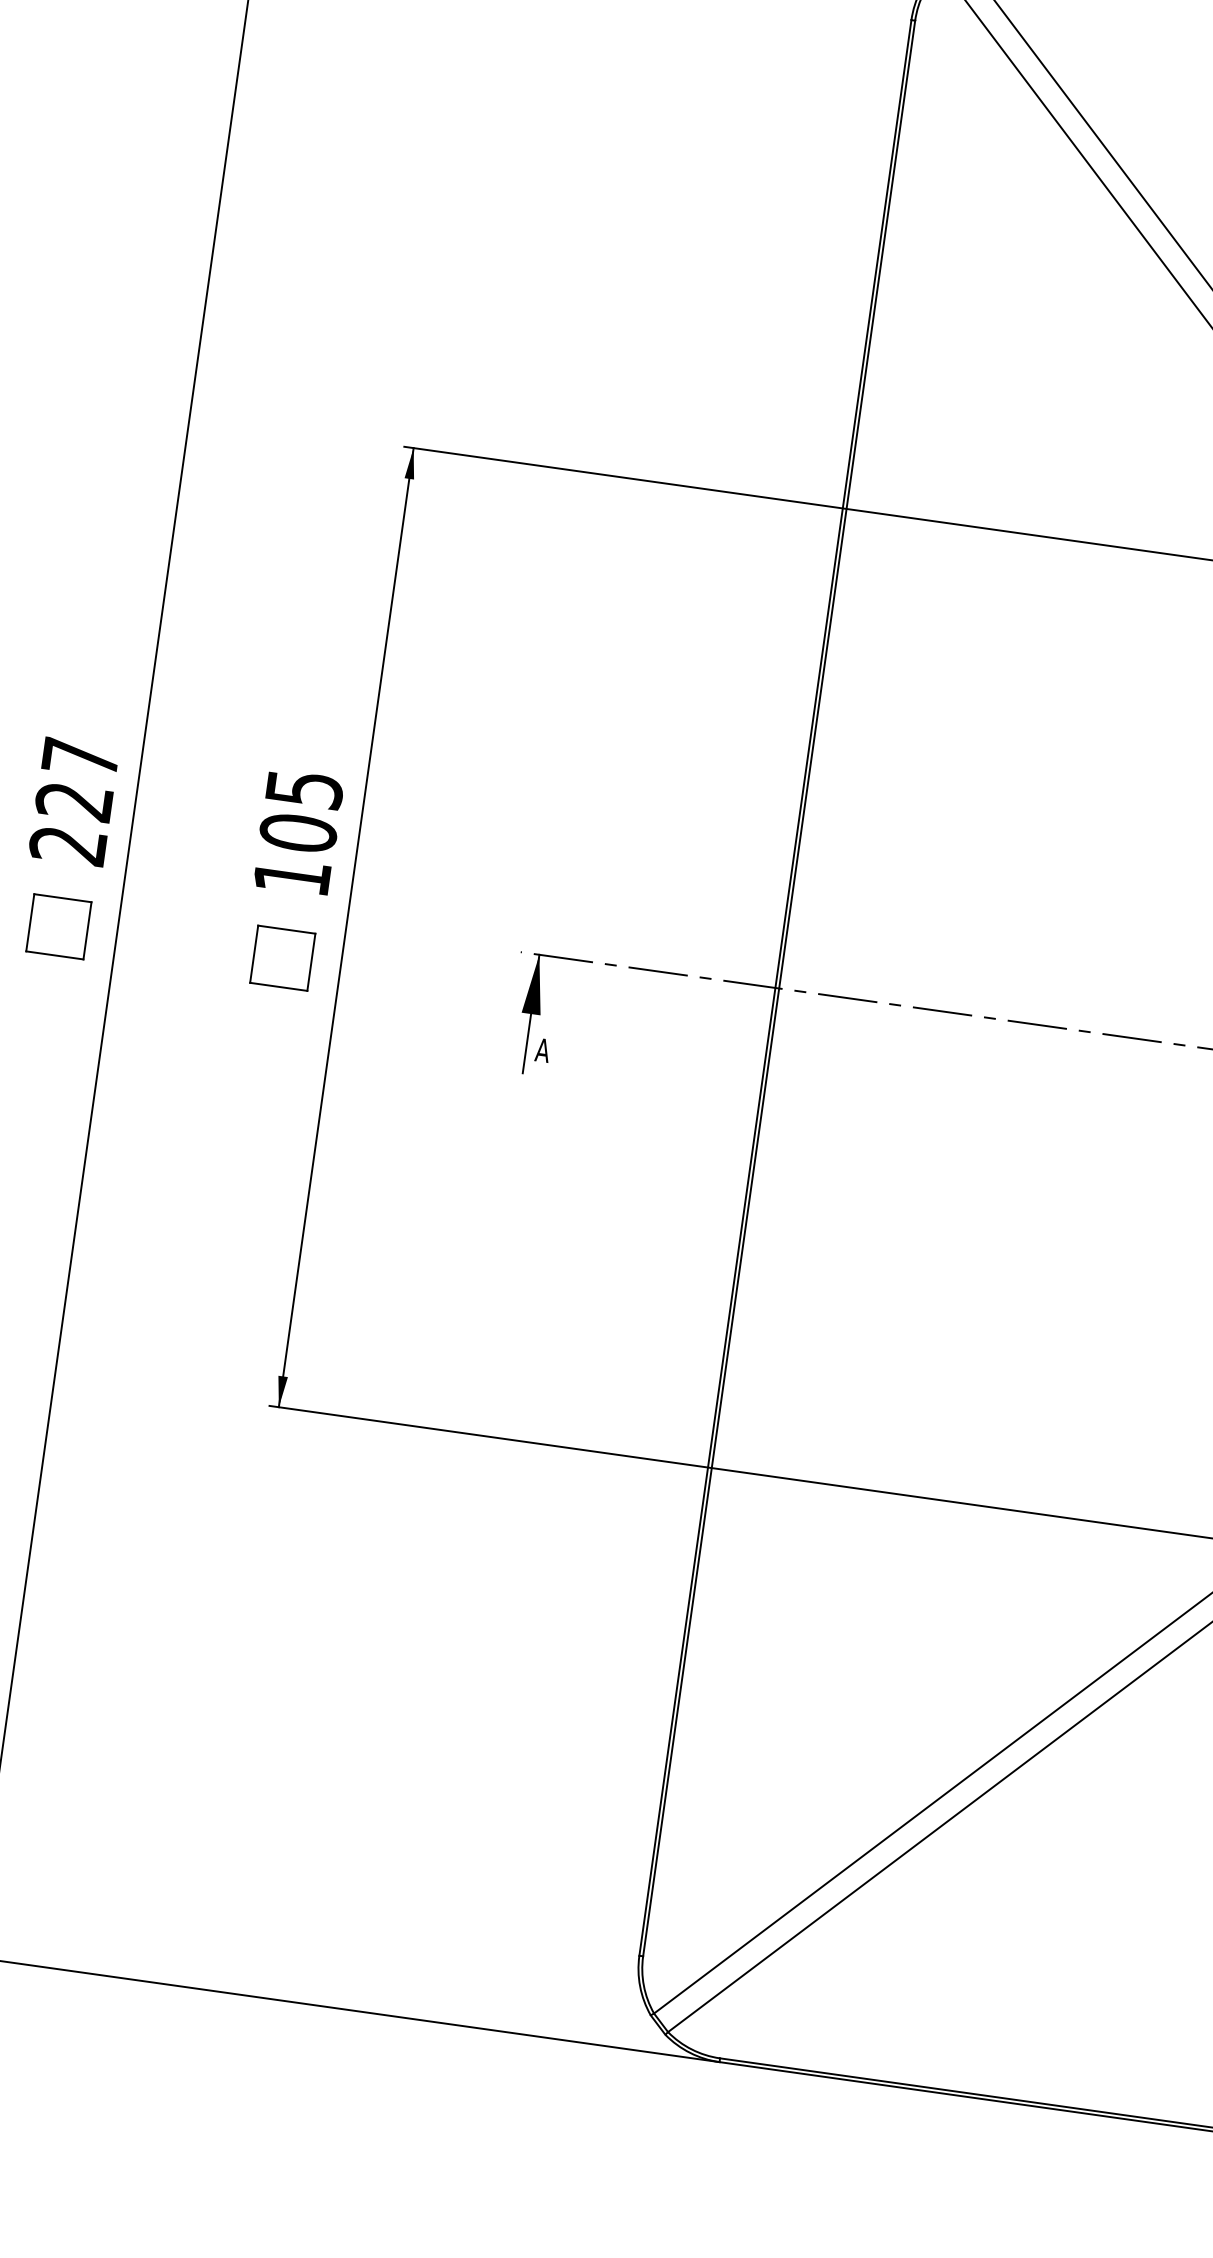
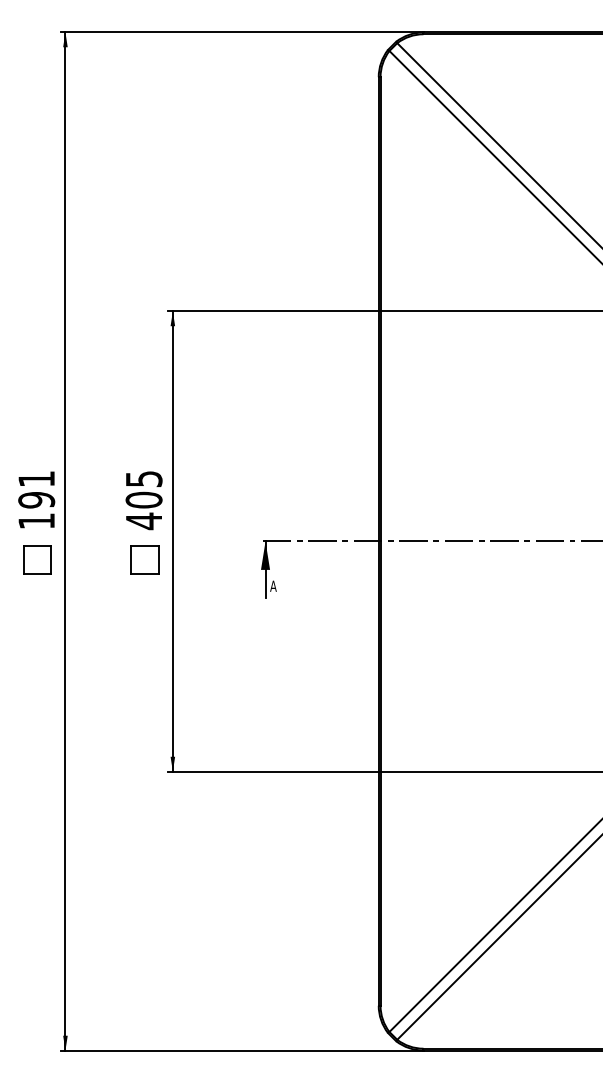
text: (74, 802) -> (36, 500), 227 -> 191
text: (290, 877) -> (143, 521), 105 -> 405

